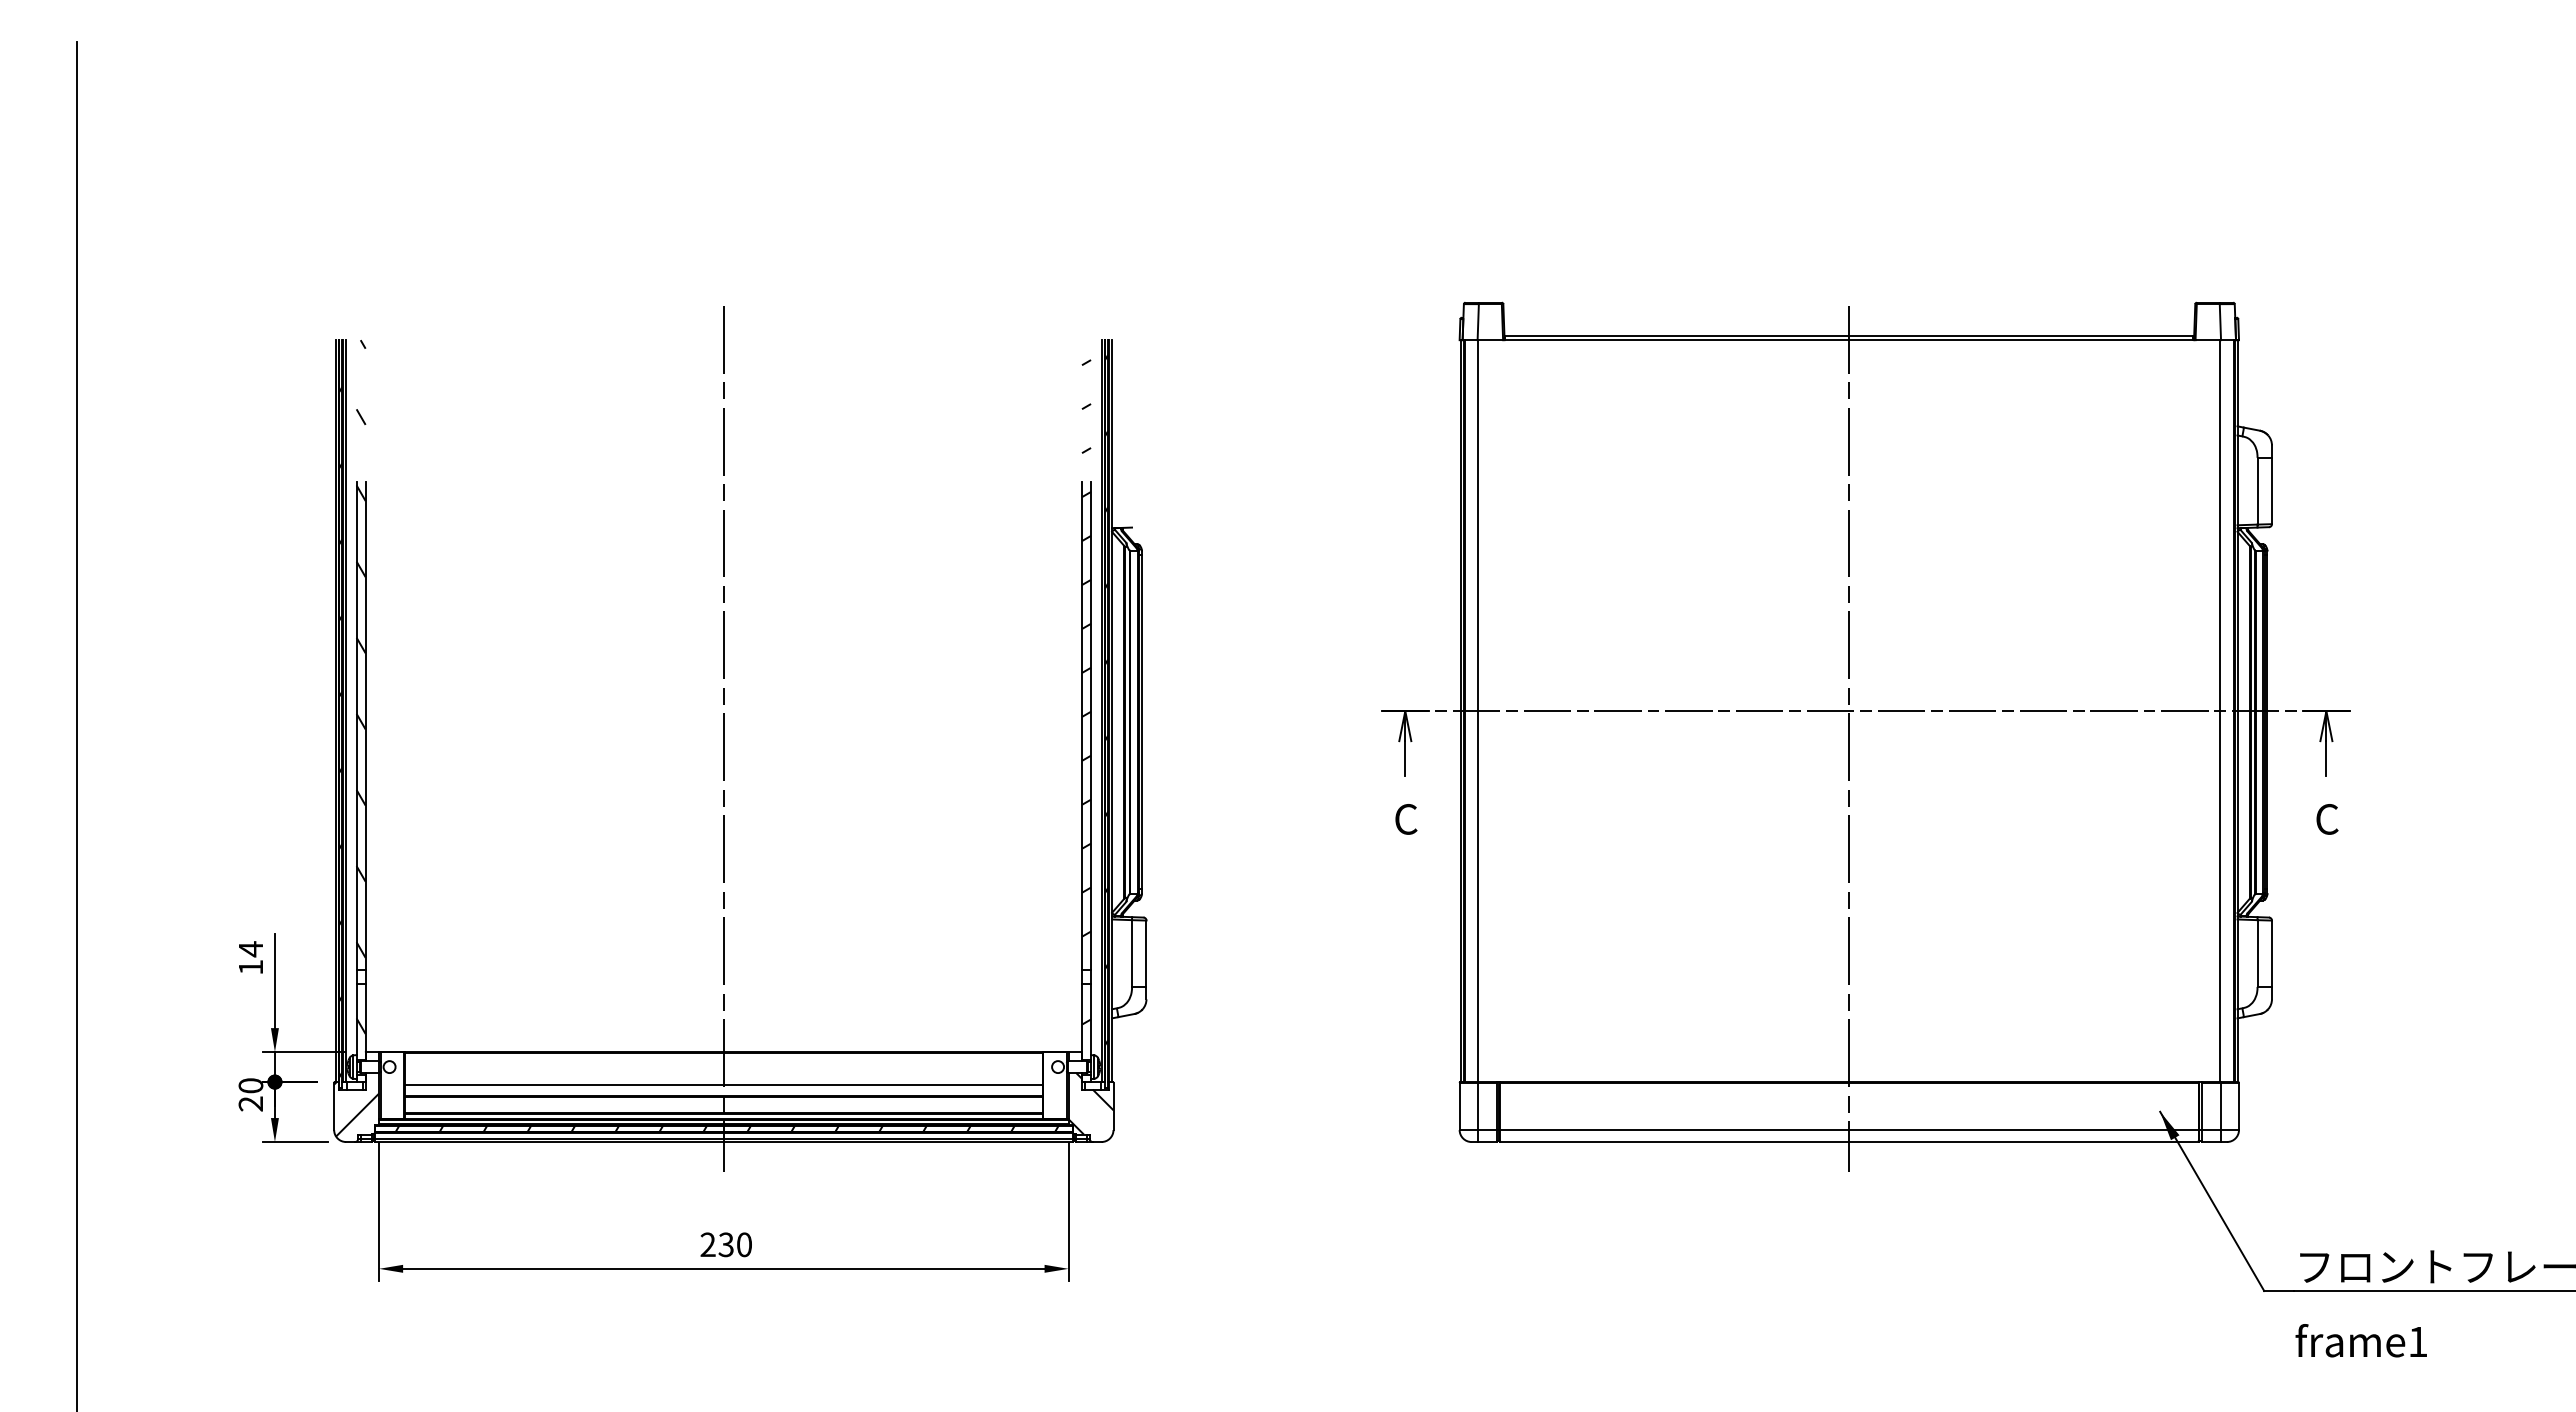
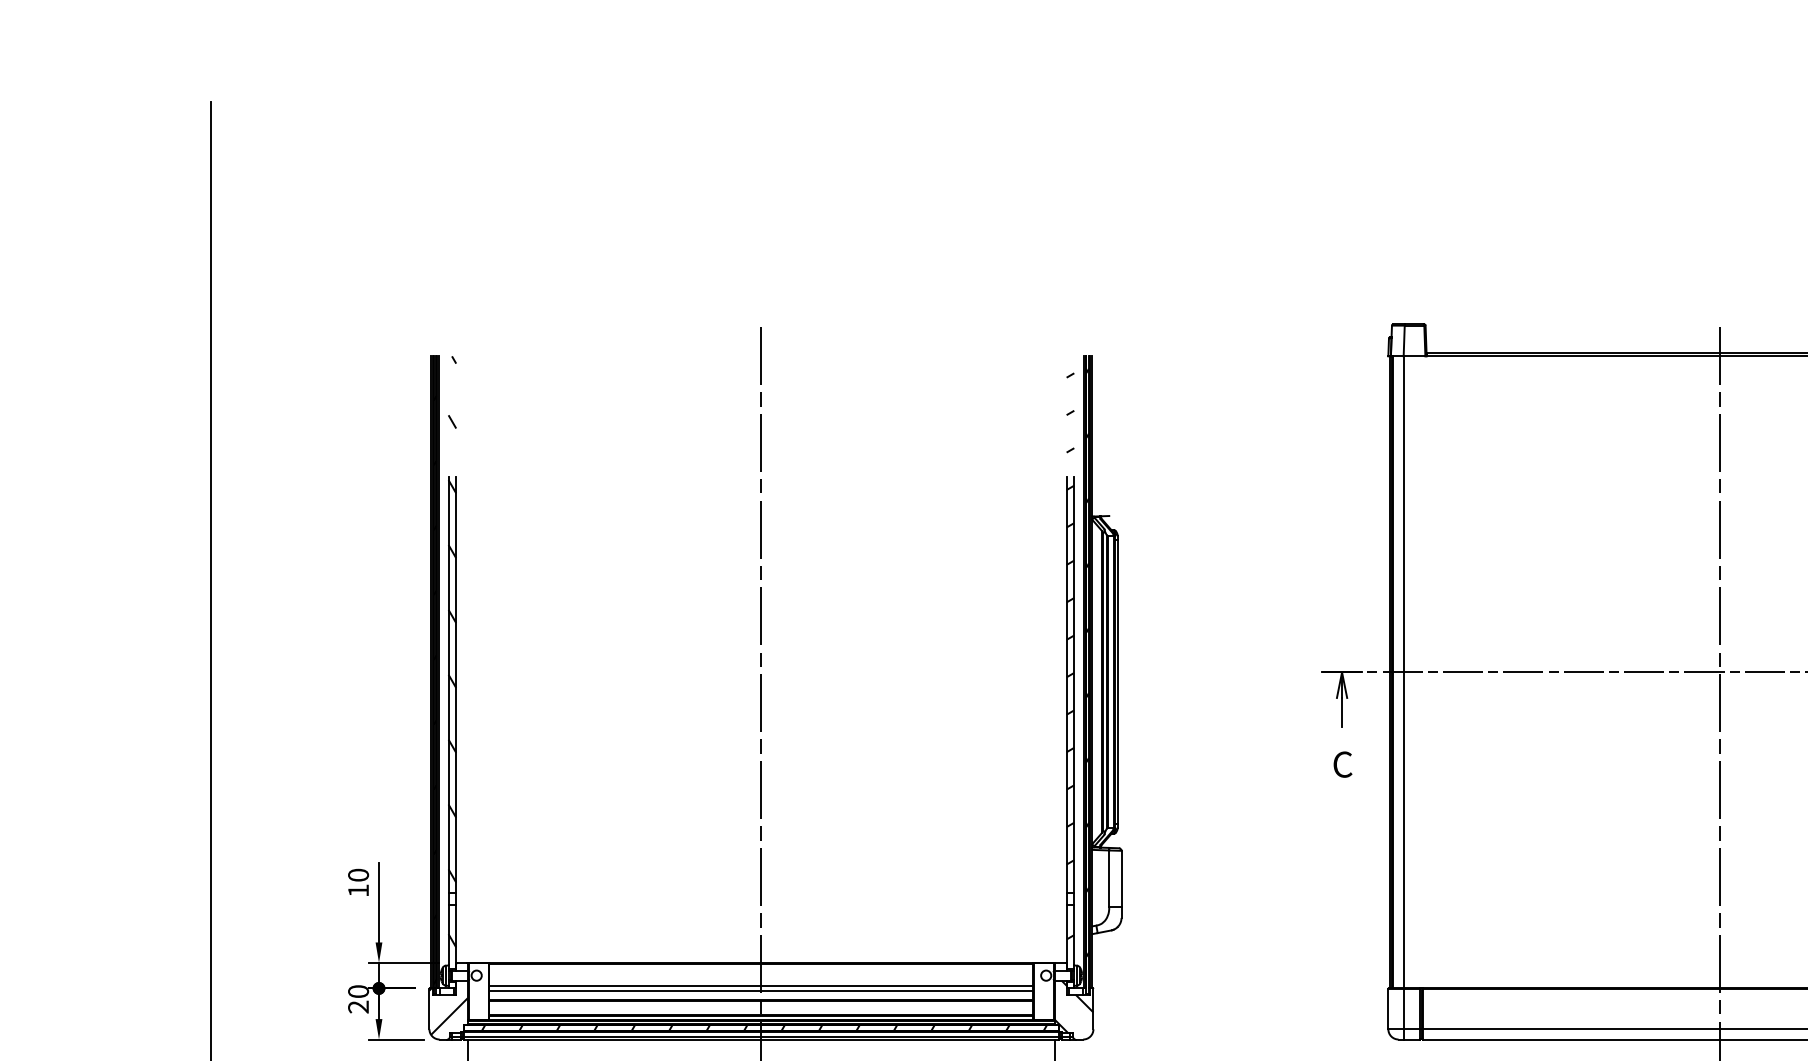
text: (250, 949) -> (358, 875), 14 -> 10
line: (723, 1079) -> (761, 986), added

